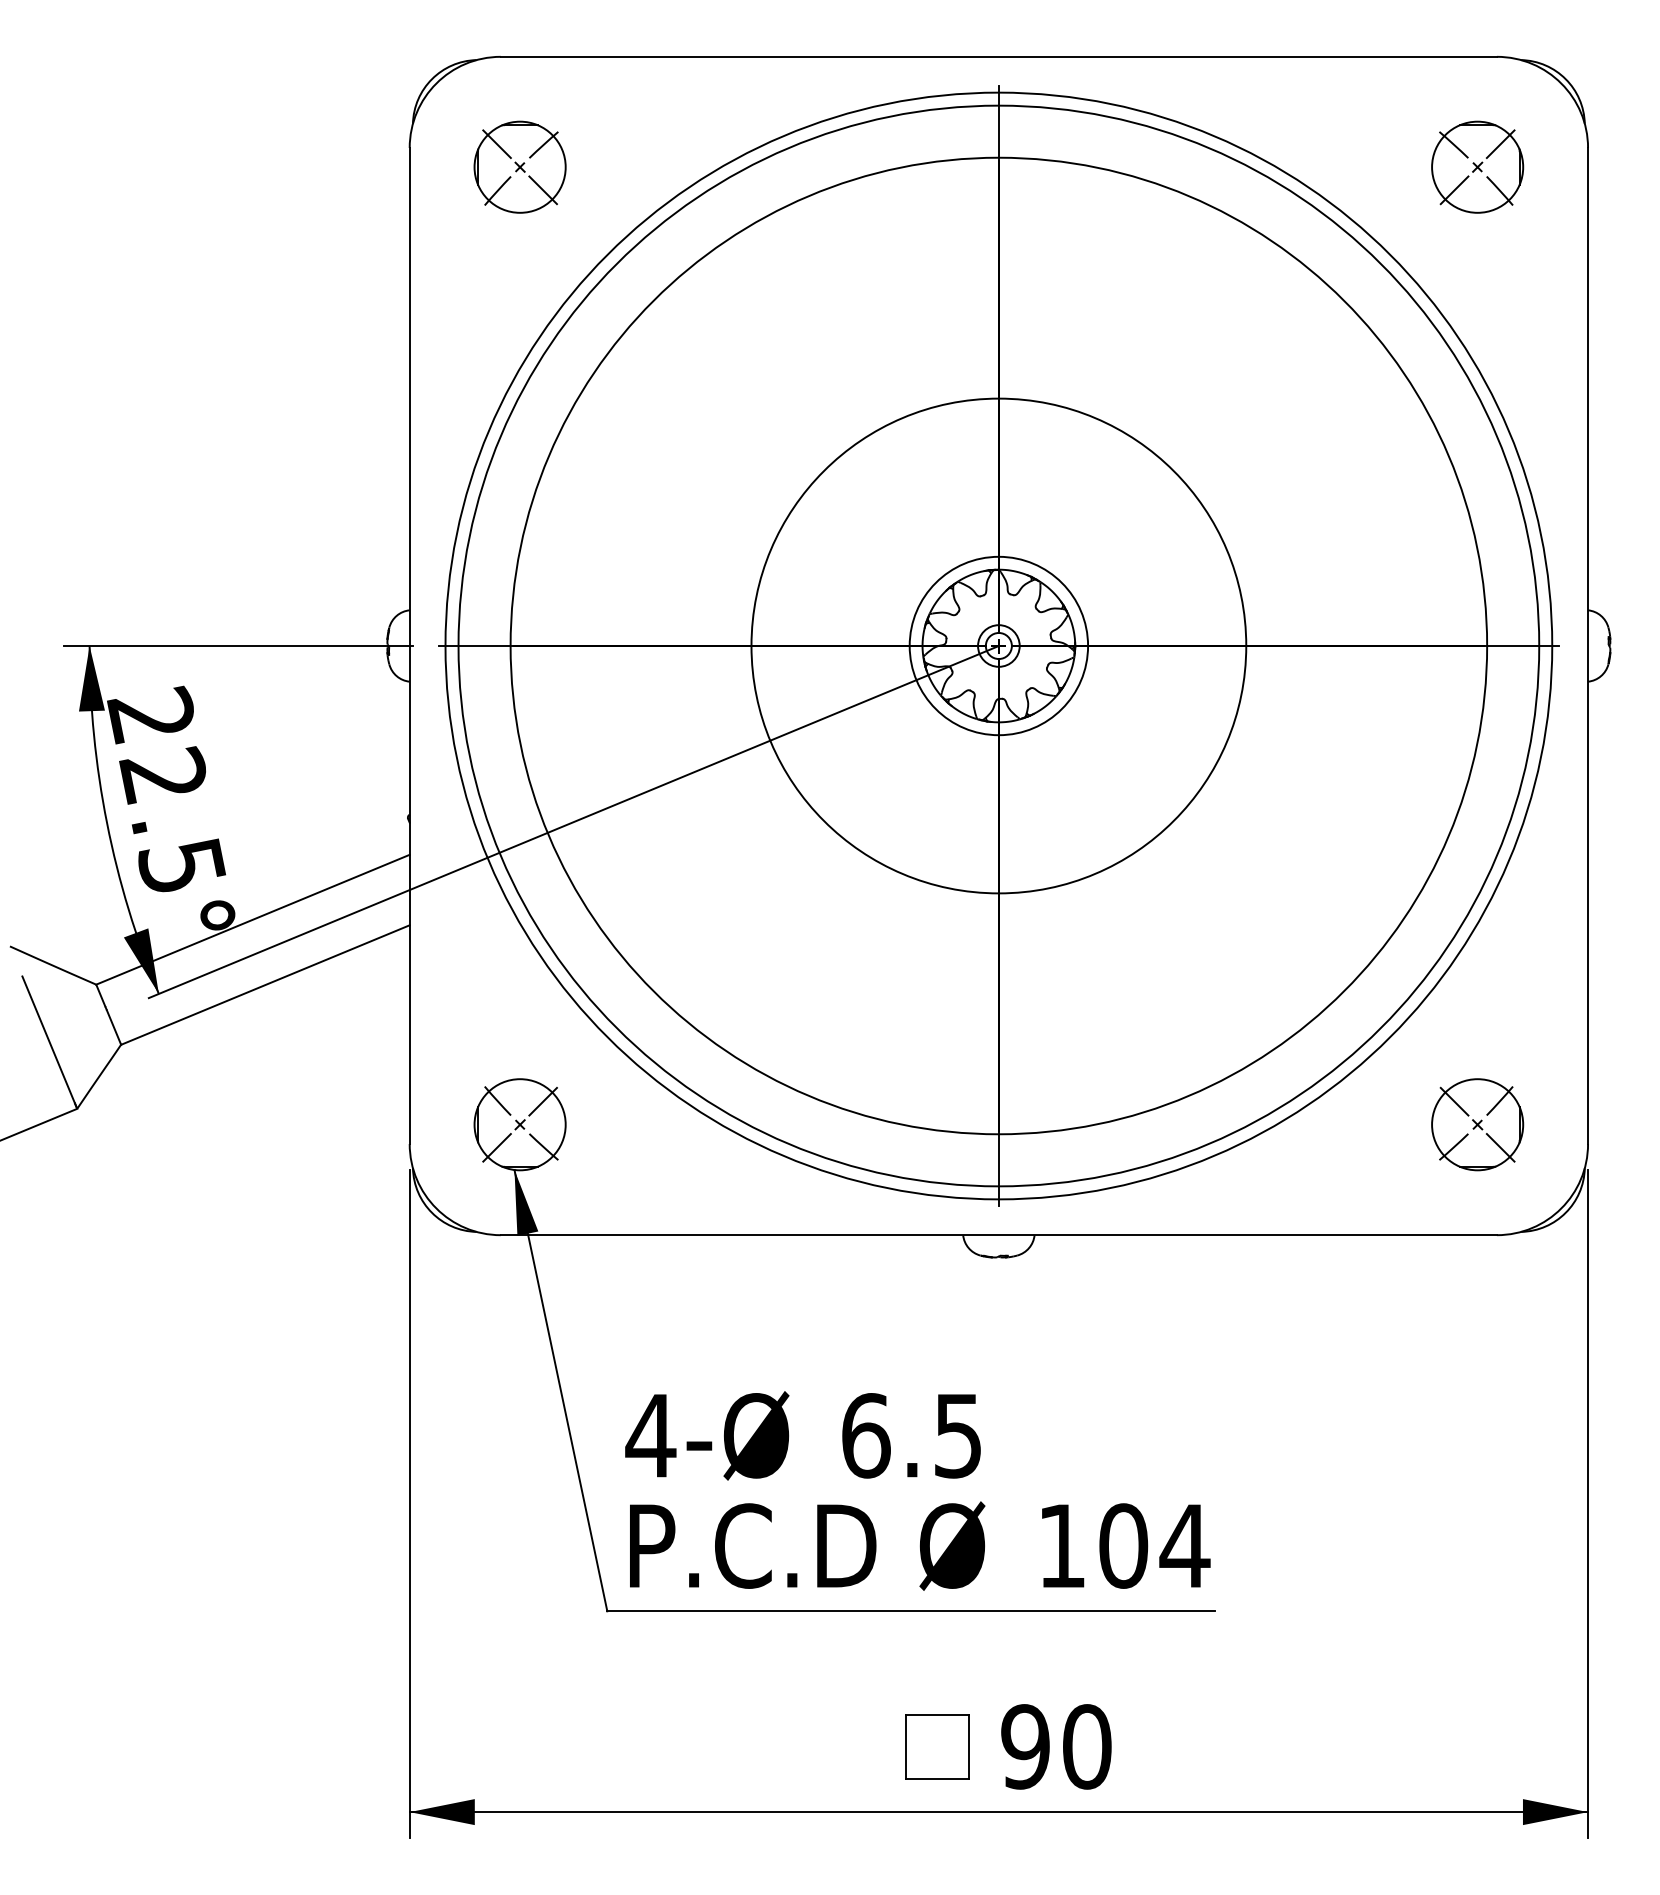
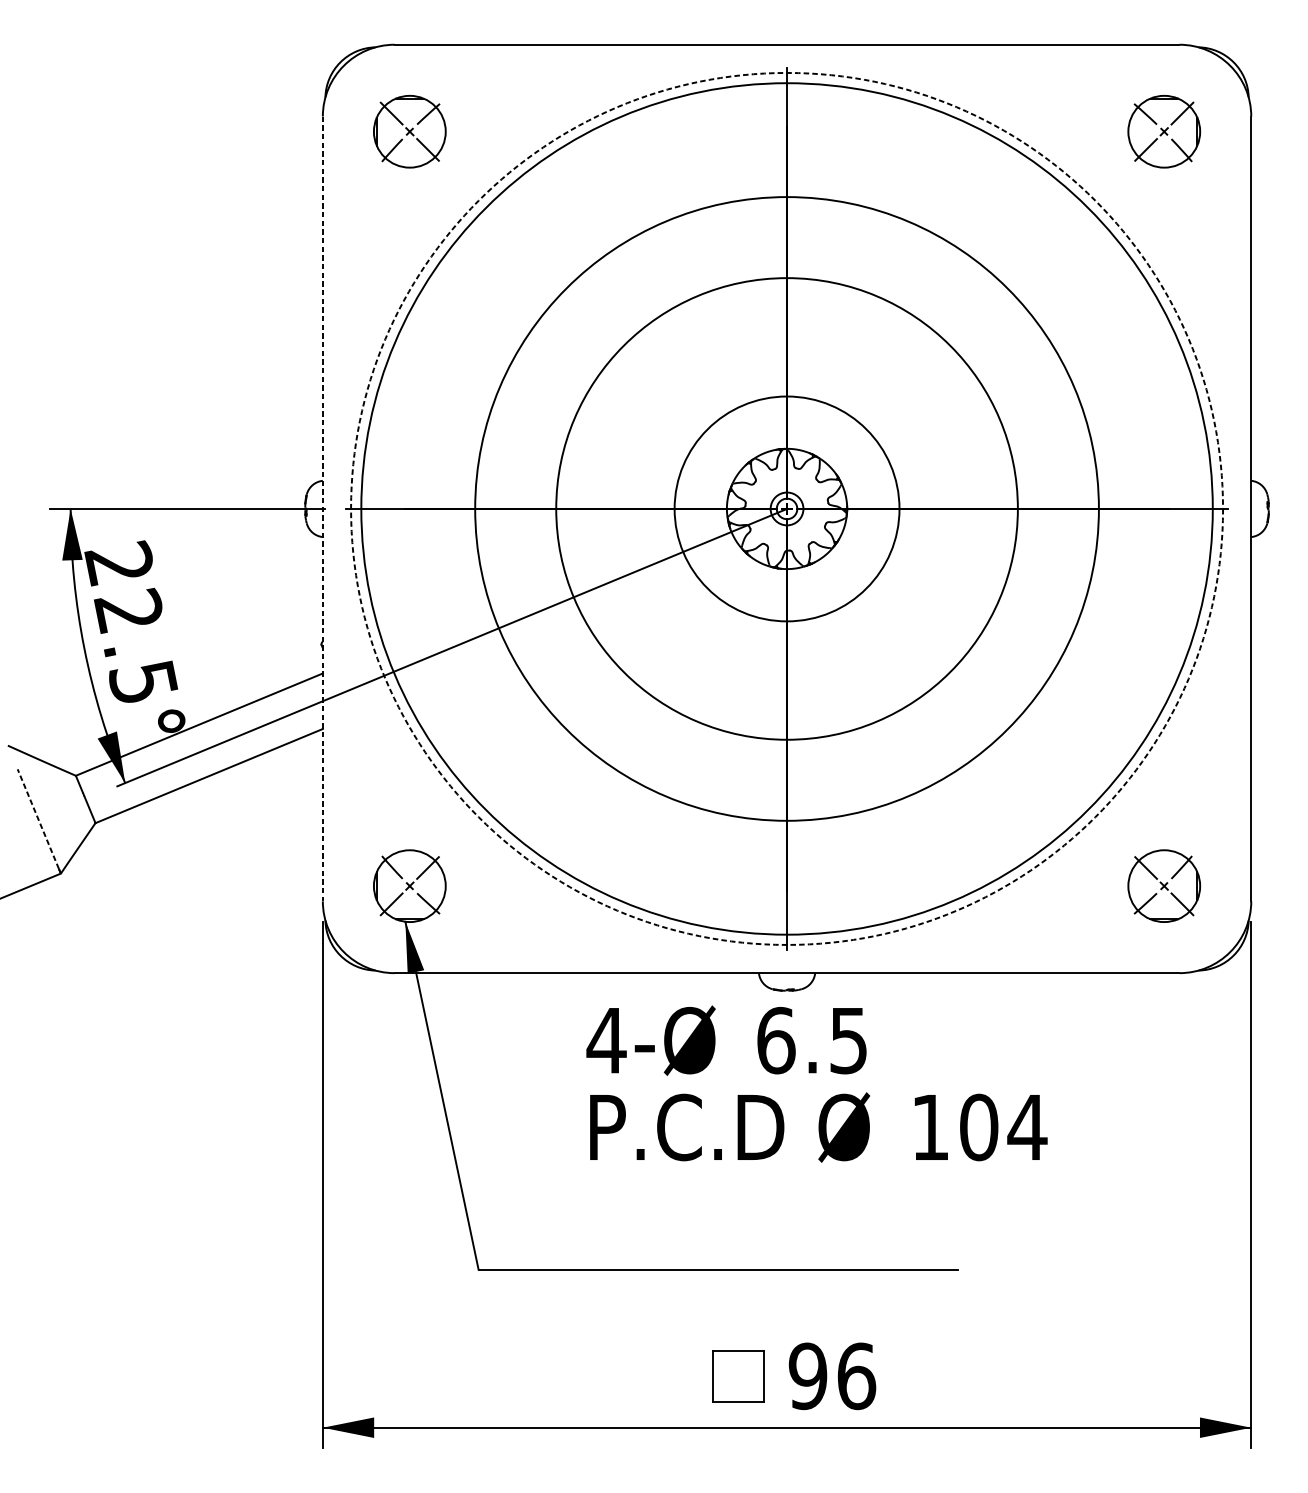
circle: (998, 645) -> (786, 508), size x0.6
circle: (998, 645) -> (786, 508), size x1.6
circle: (998, 645) -> (786, 508), size x1.6
circle: (998, 645) -> (786, 508), solid -> dashed
line: (409, 646) -> (322, 509), solid -> dashed
line: (48, 1039) -> (38, 818), solid -> dashed
text: (917, 1490) -> (816, 1083), moved
text: (1087, 1746) -> (856, 1376), 90 -> 96

